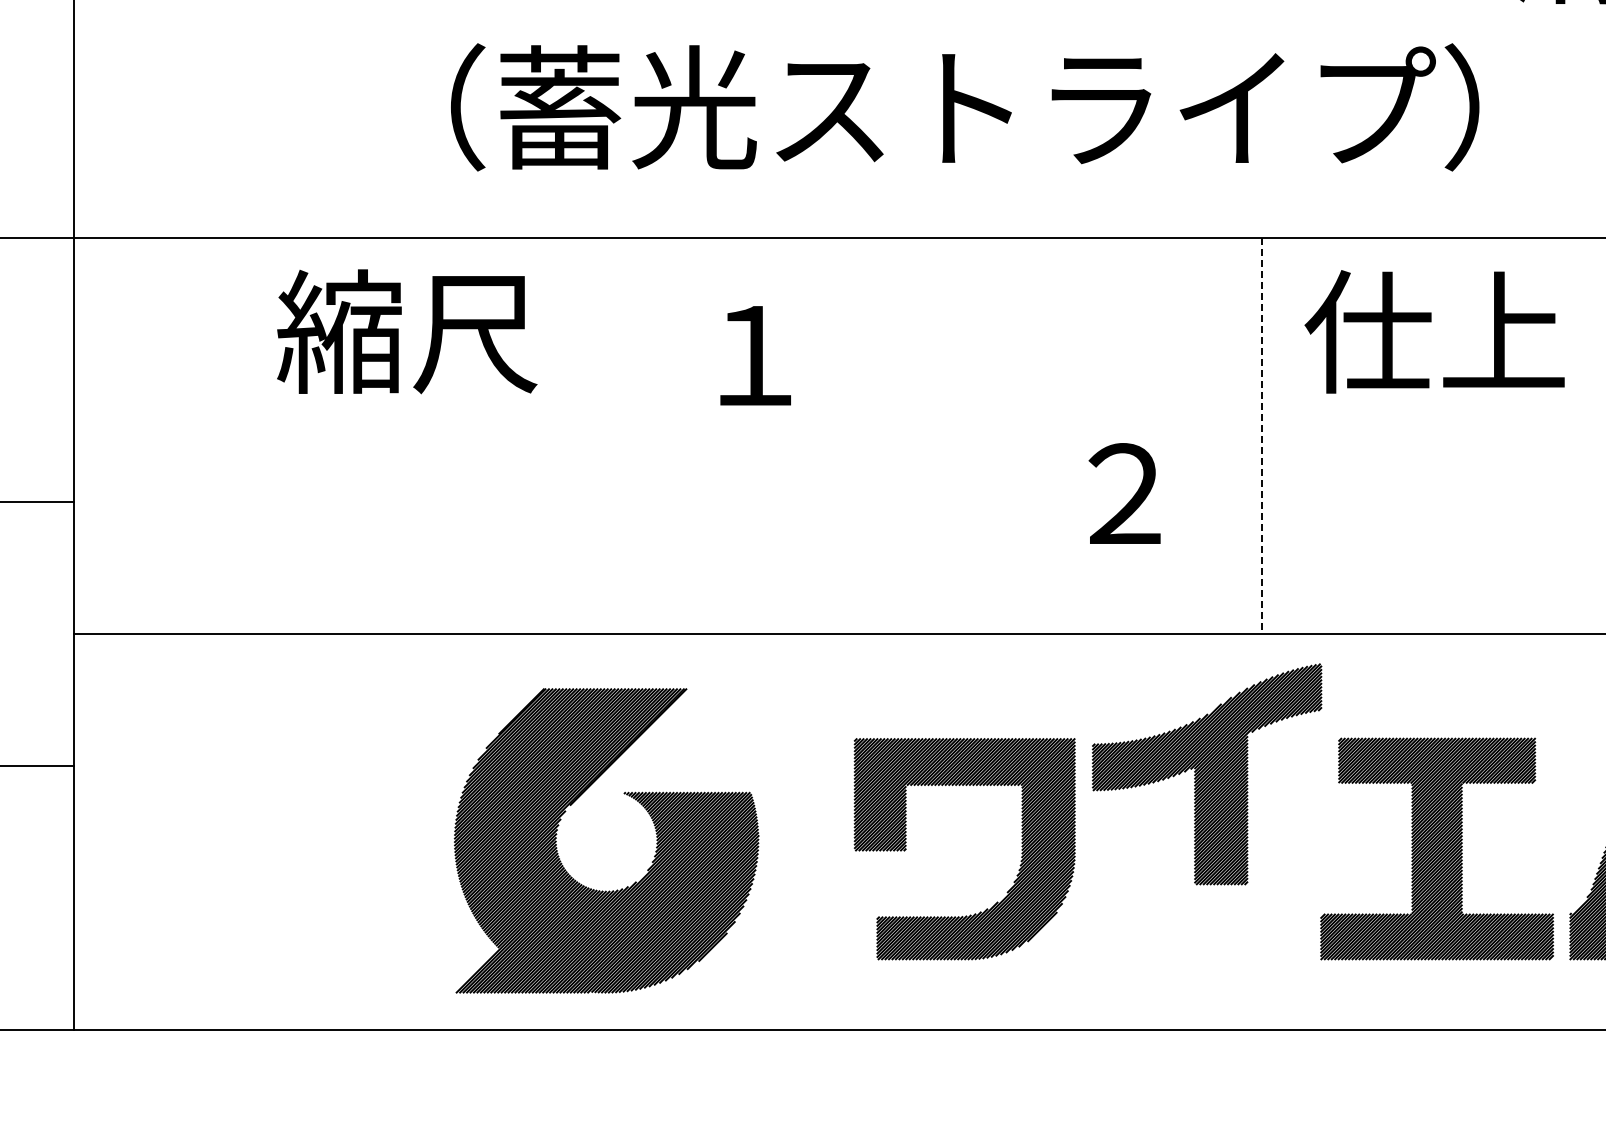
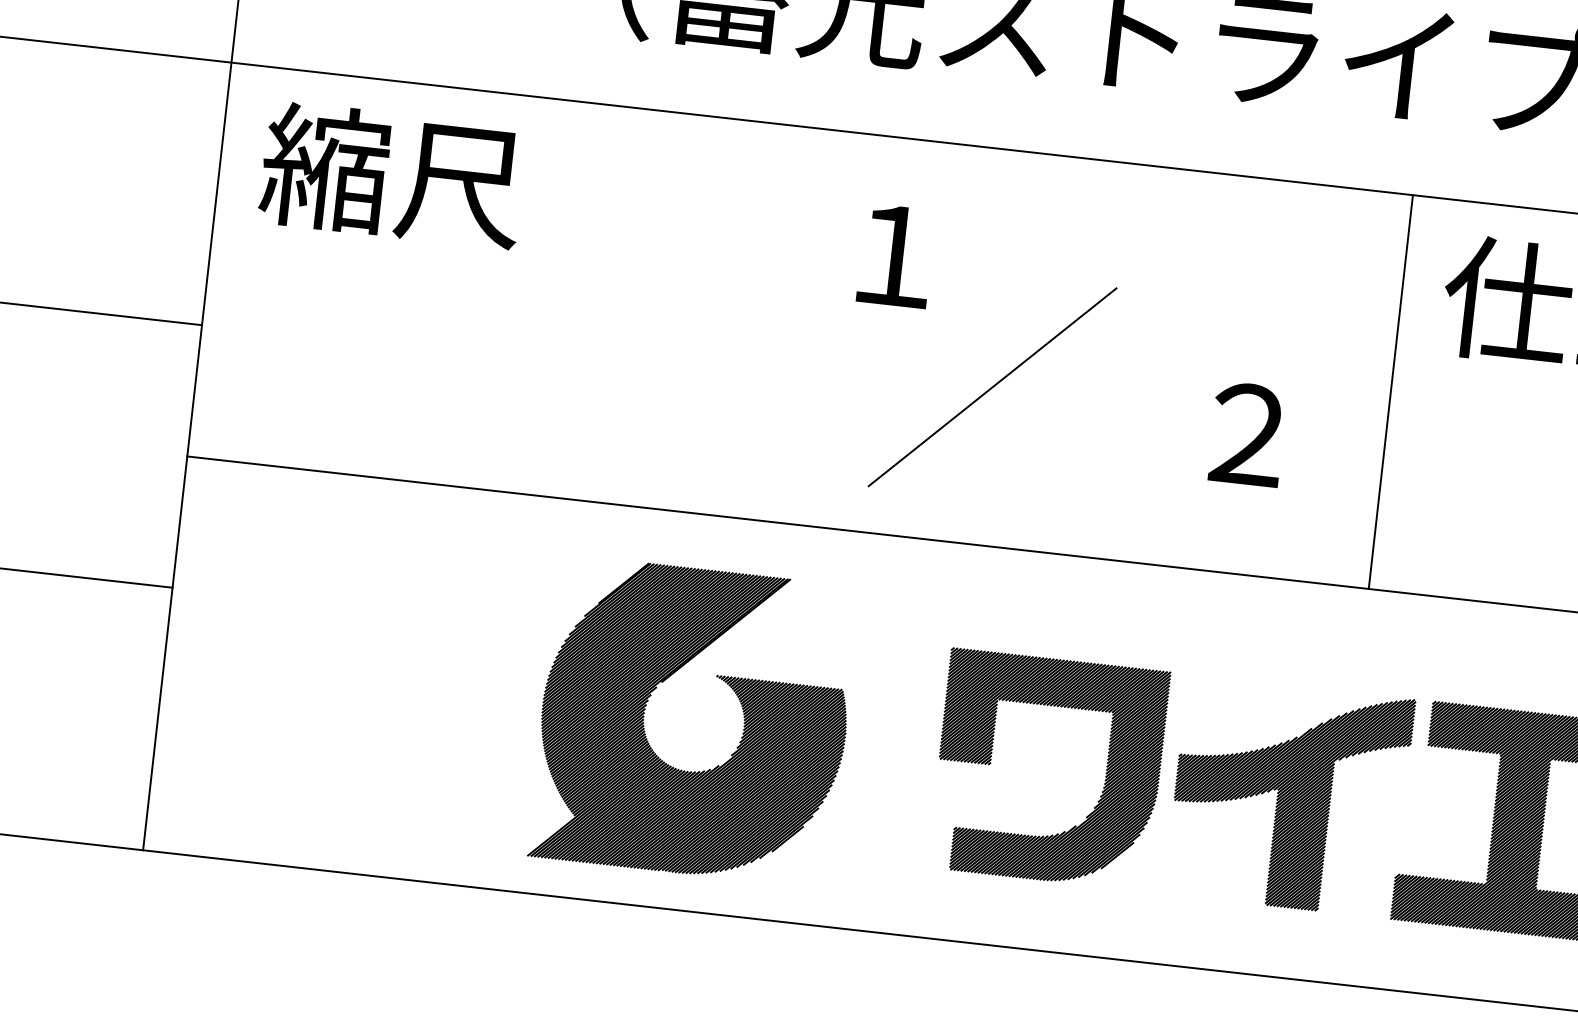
text: (407, 331) -> (392, 175), moved
line: (1262, 436) -> (1390, 392), dashed -> solid
line: (866, 475) -> (992, 387), added
part: (1207, 774) -> (1290, 797), moved

